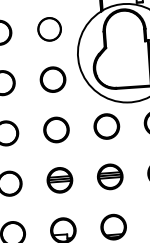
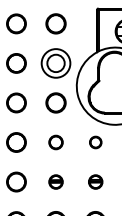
circle: (50, 29) -> (56, 63), size x1.6
part: (106, 126) -> (95, 142), size x0.6
part: (55, 130) -> (55, 142), size x0.7
part: (110, 176) -> (95, 181), size x0.7
part: (59, 179) -> (55, 181), size x0.7

